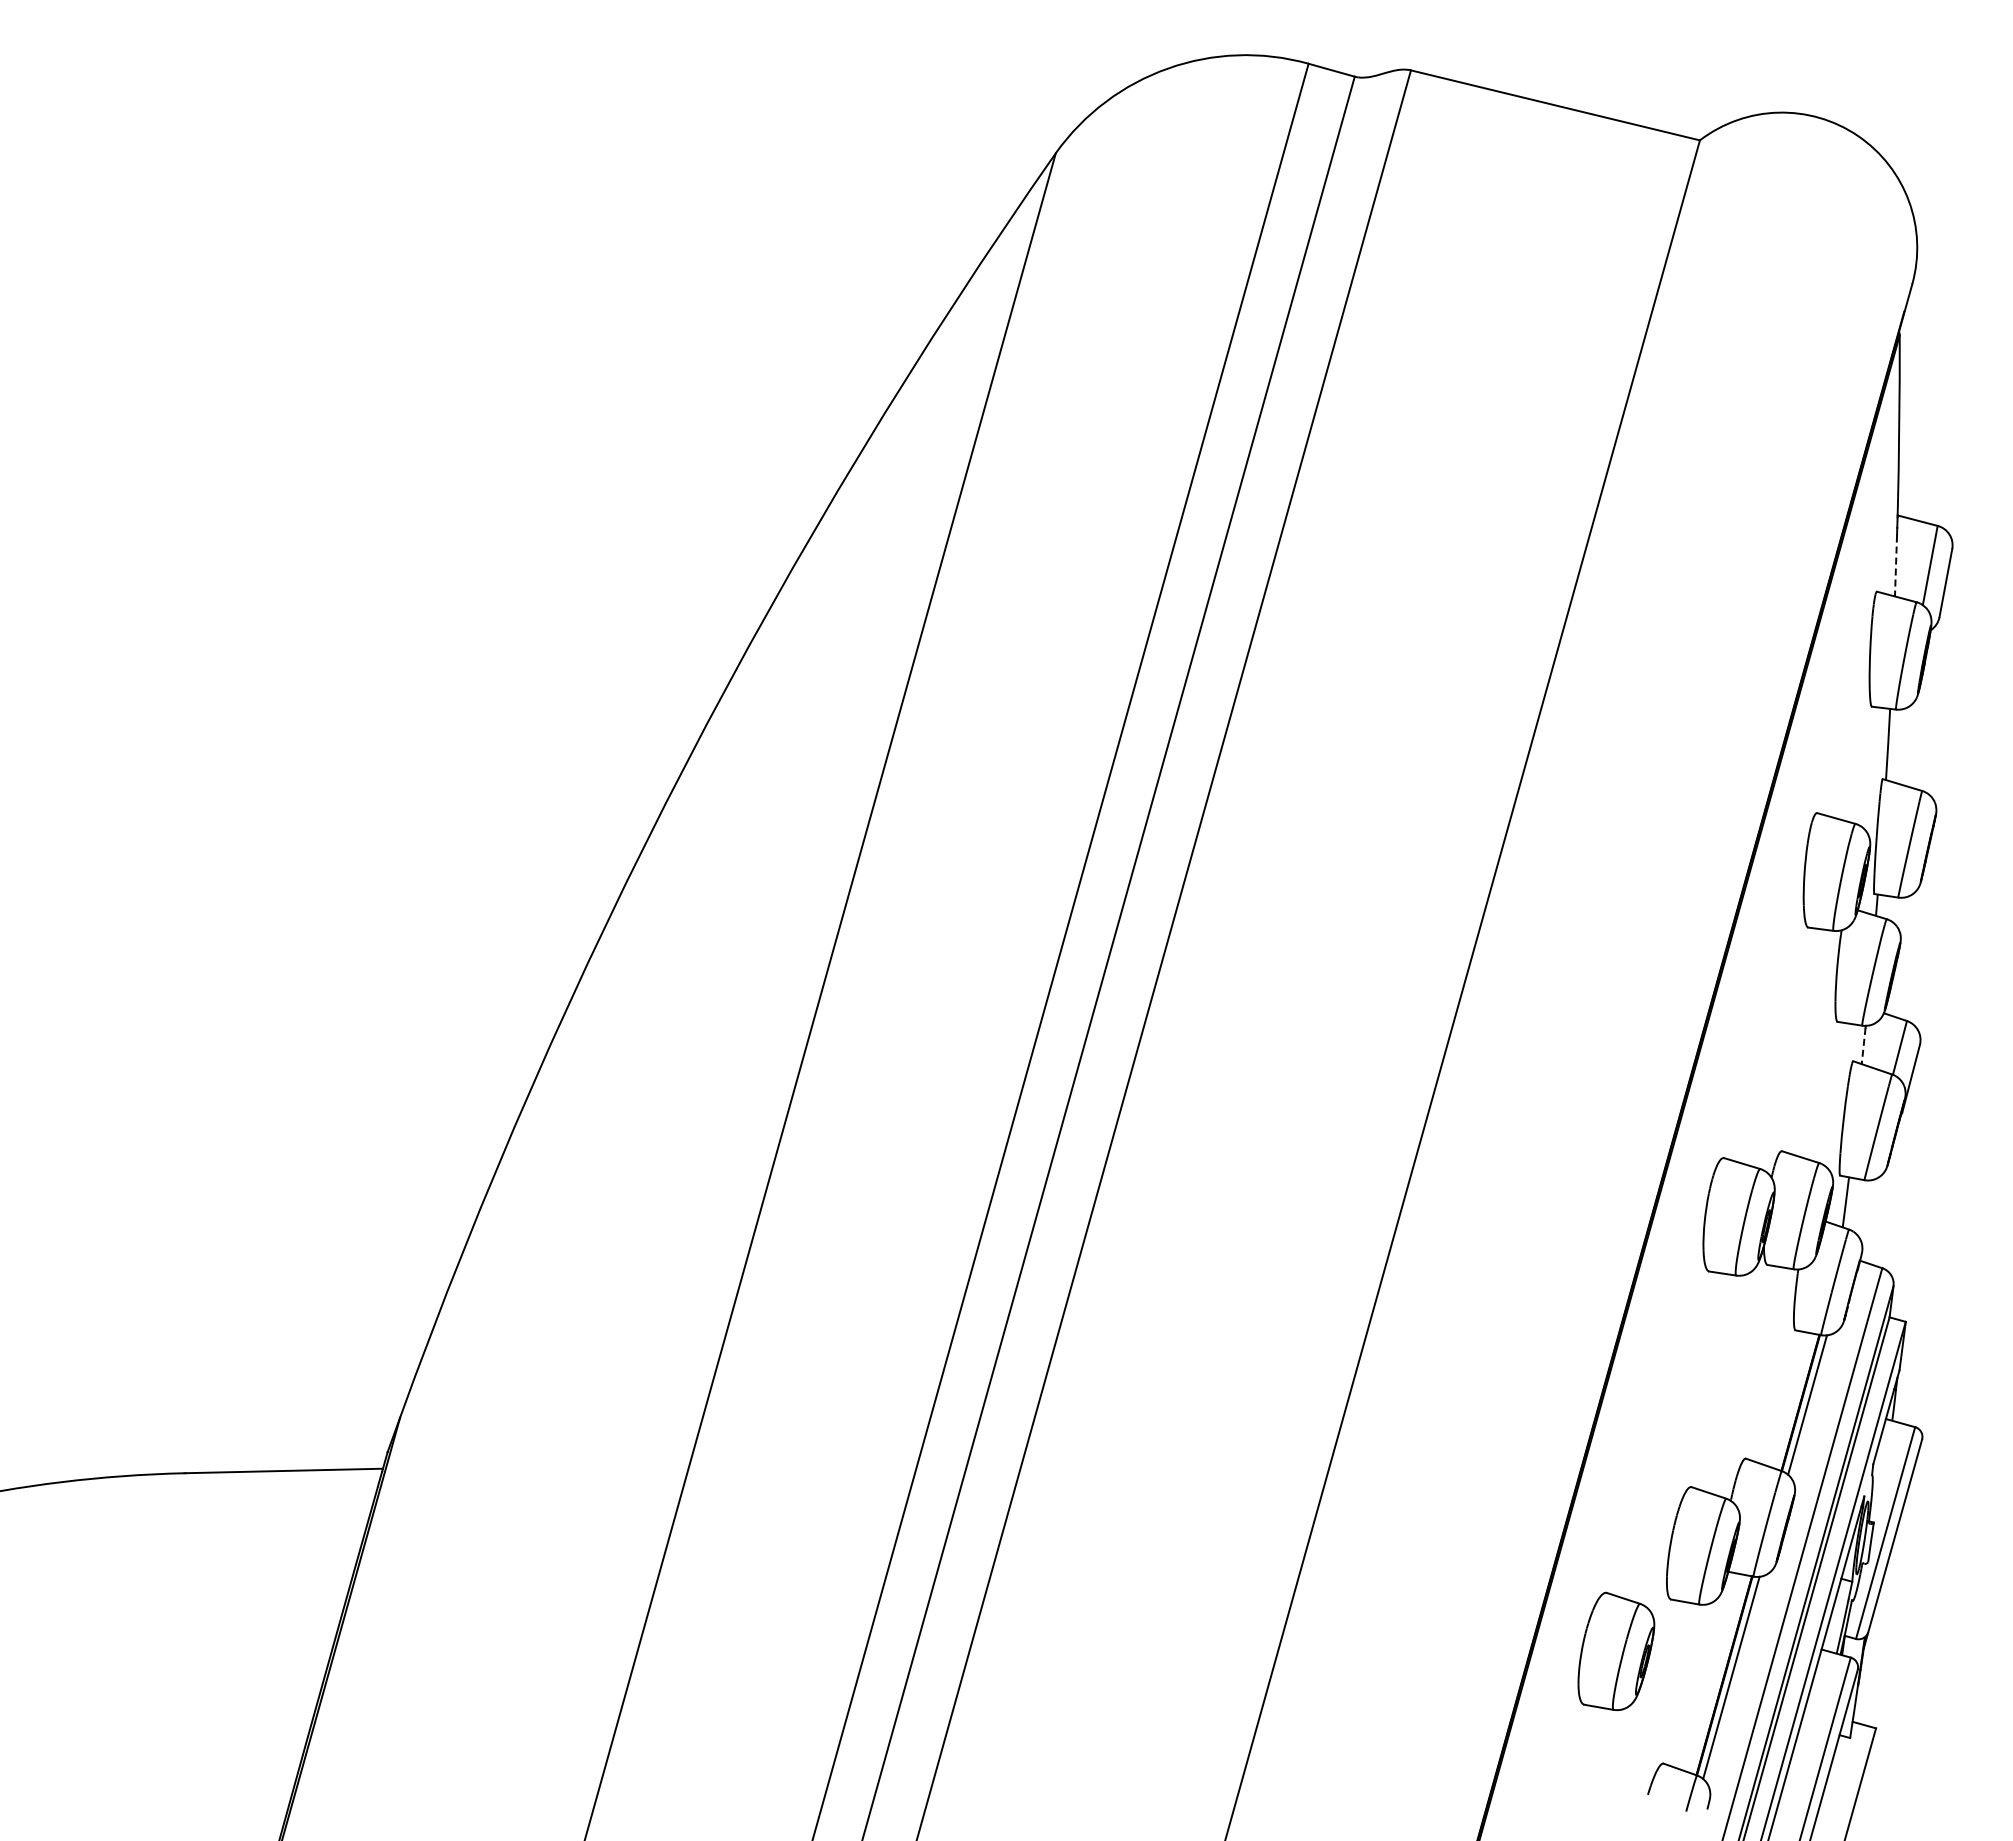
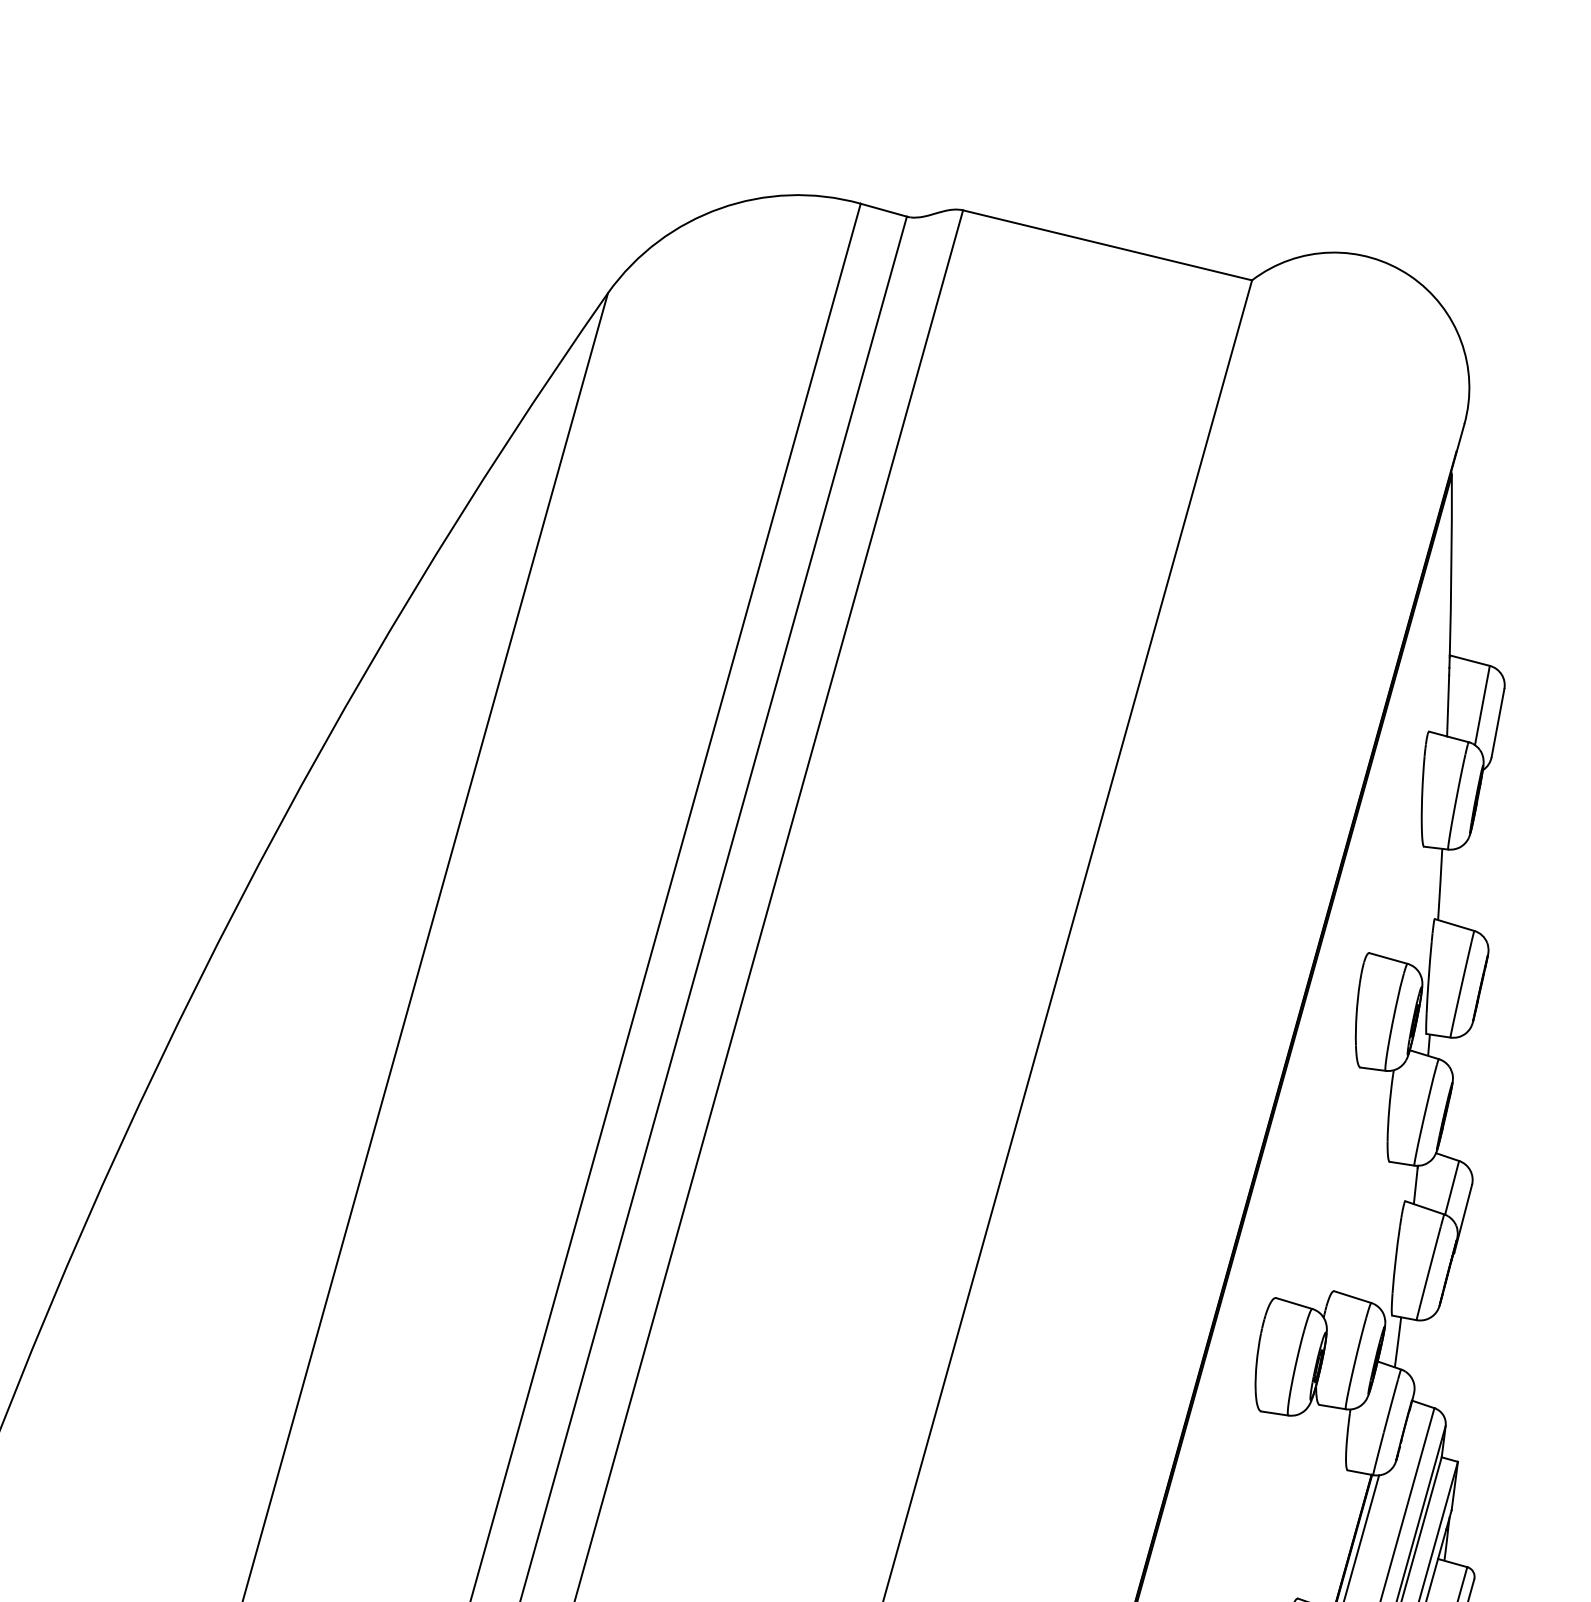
line: (1895, 566) -> (1447, 706), dashed -> solid
line: (1863, 1046) -> (1415, 1186), dashed -> solid

